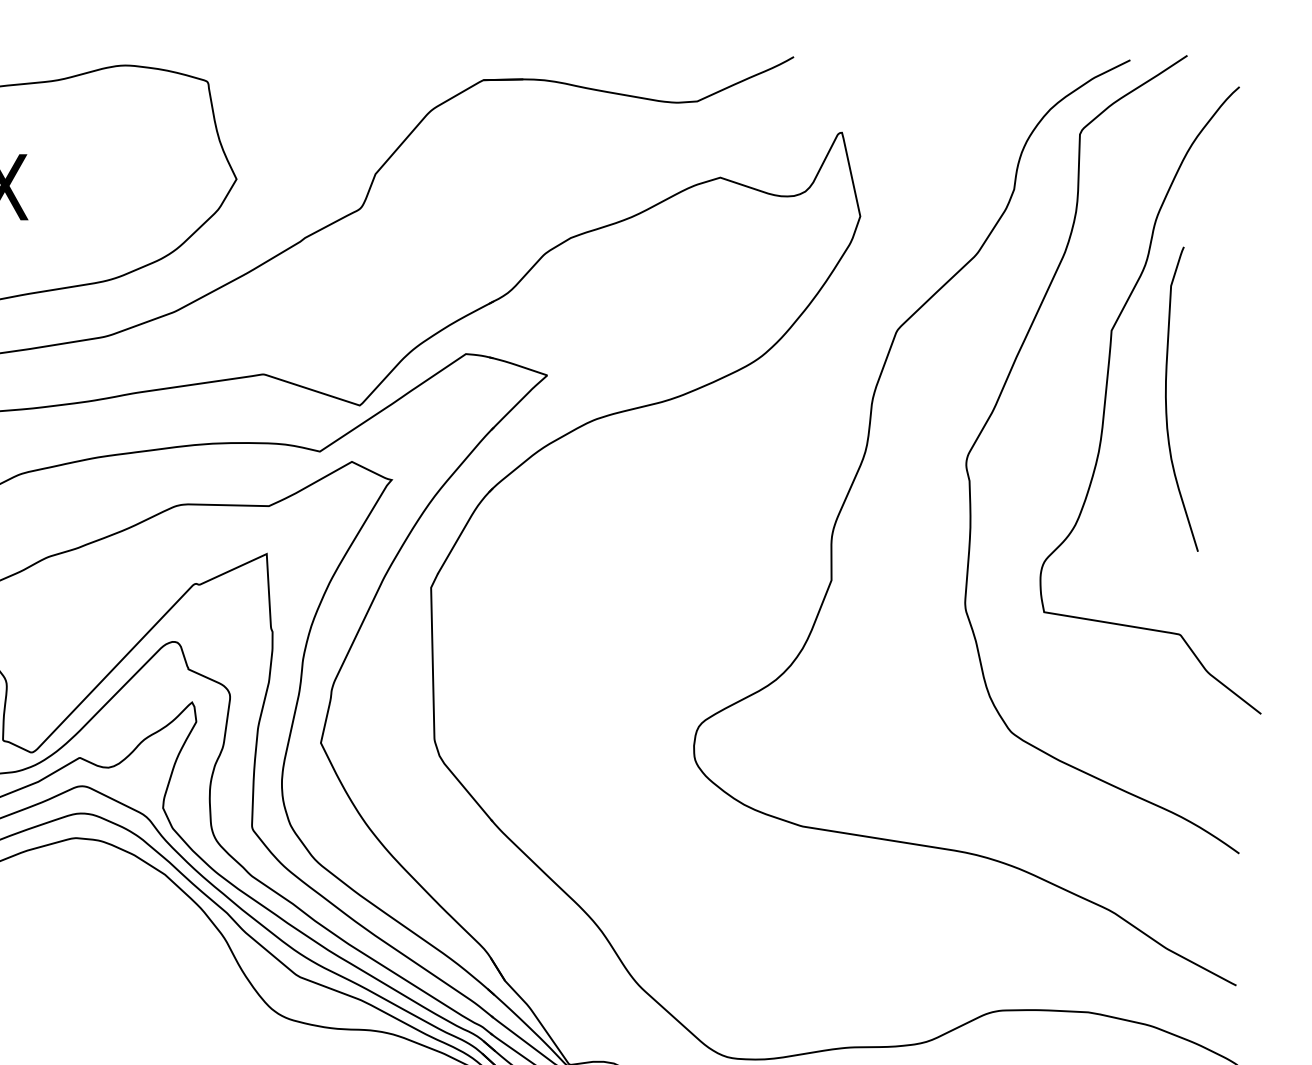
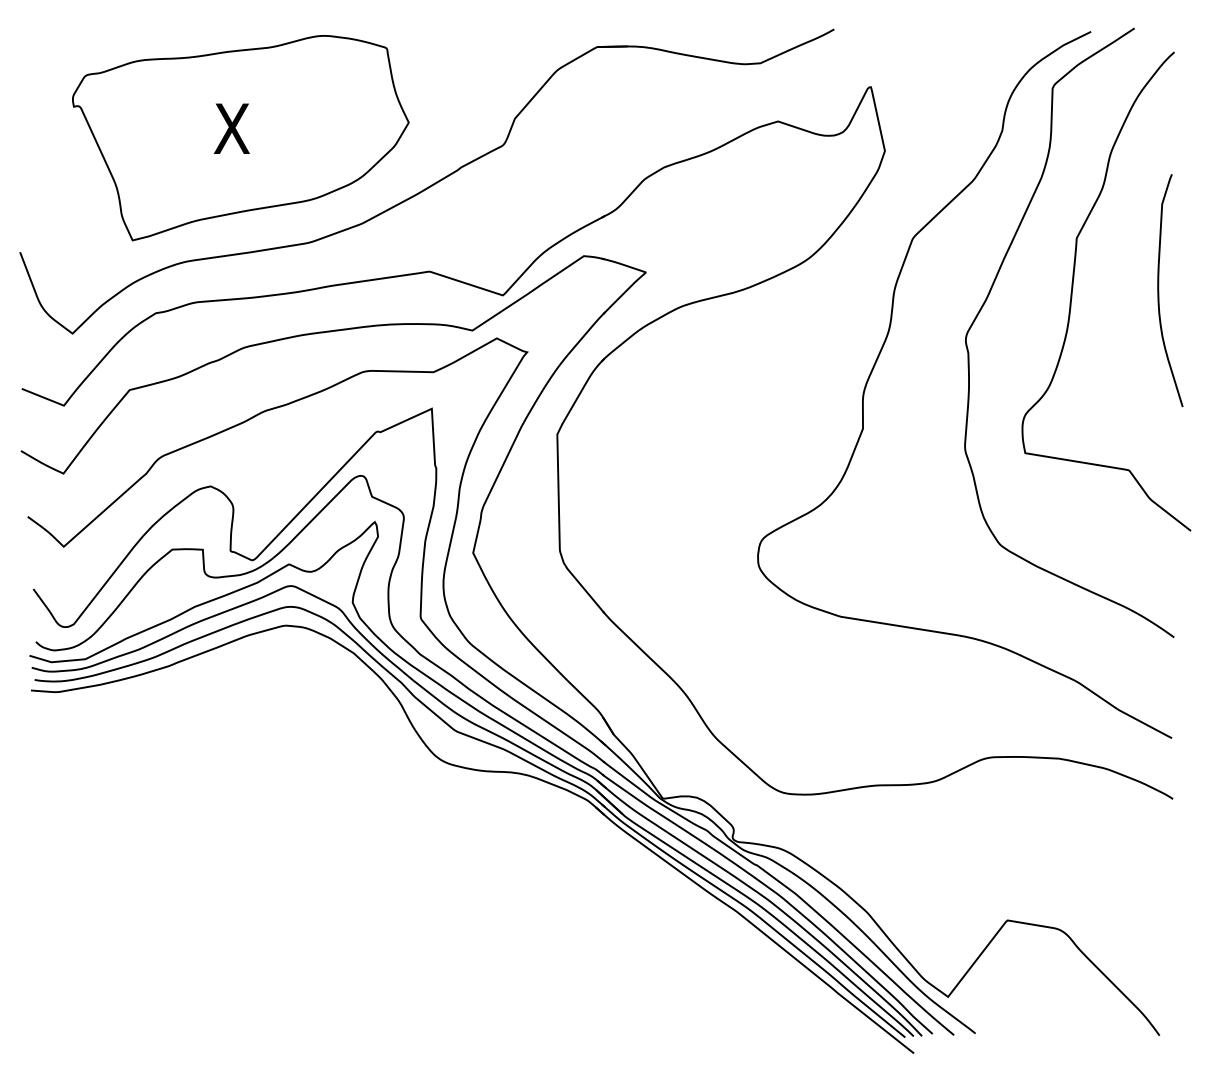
curve: (1167, 399) -> (1159, 290), moved

